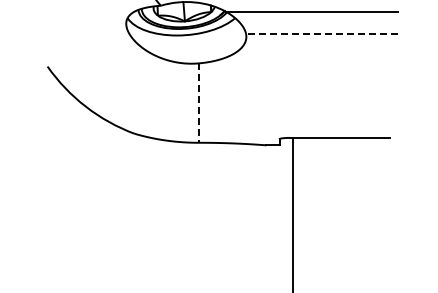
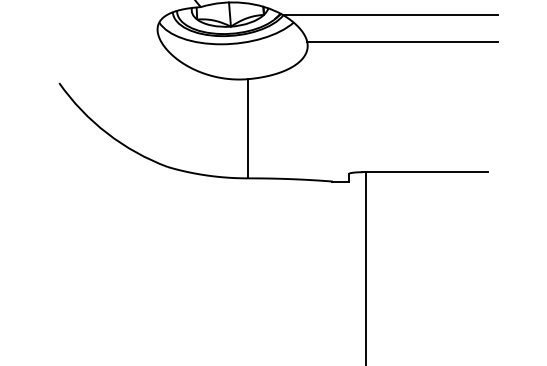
line: (321, 34) -> (401, 43), dashed -> solid
line: (198, 103) -> (247, 129), dashed -> solid

